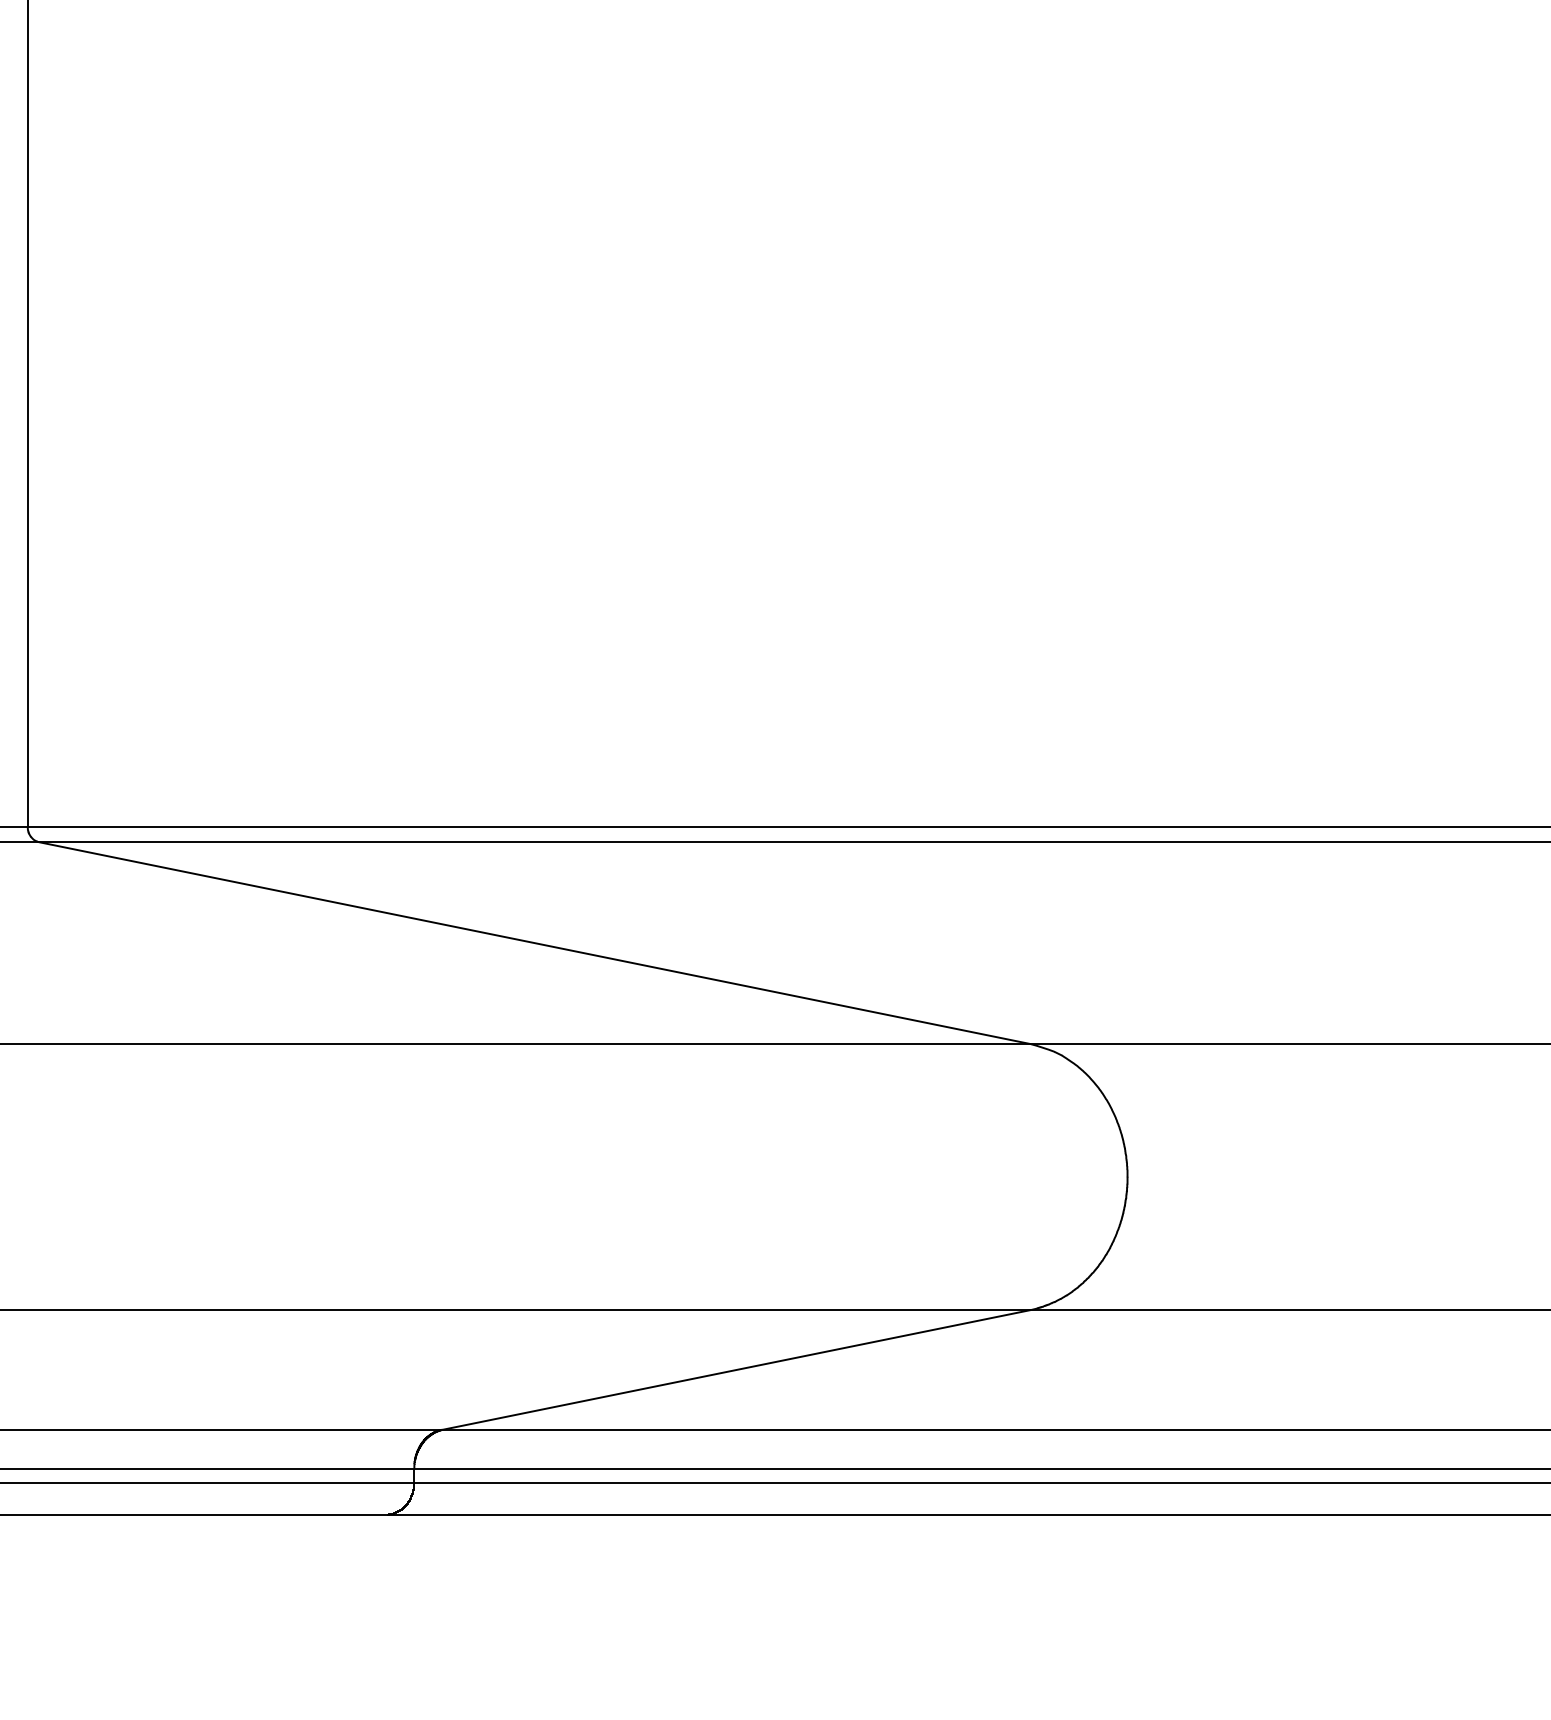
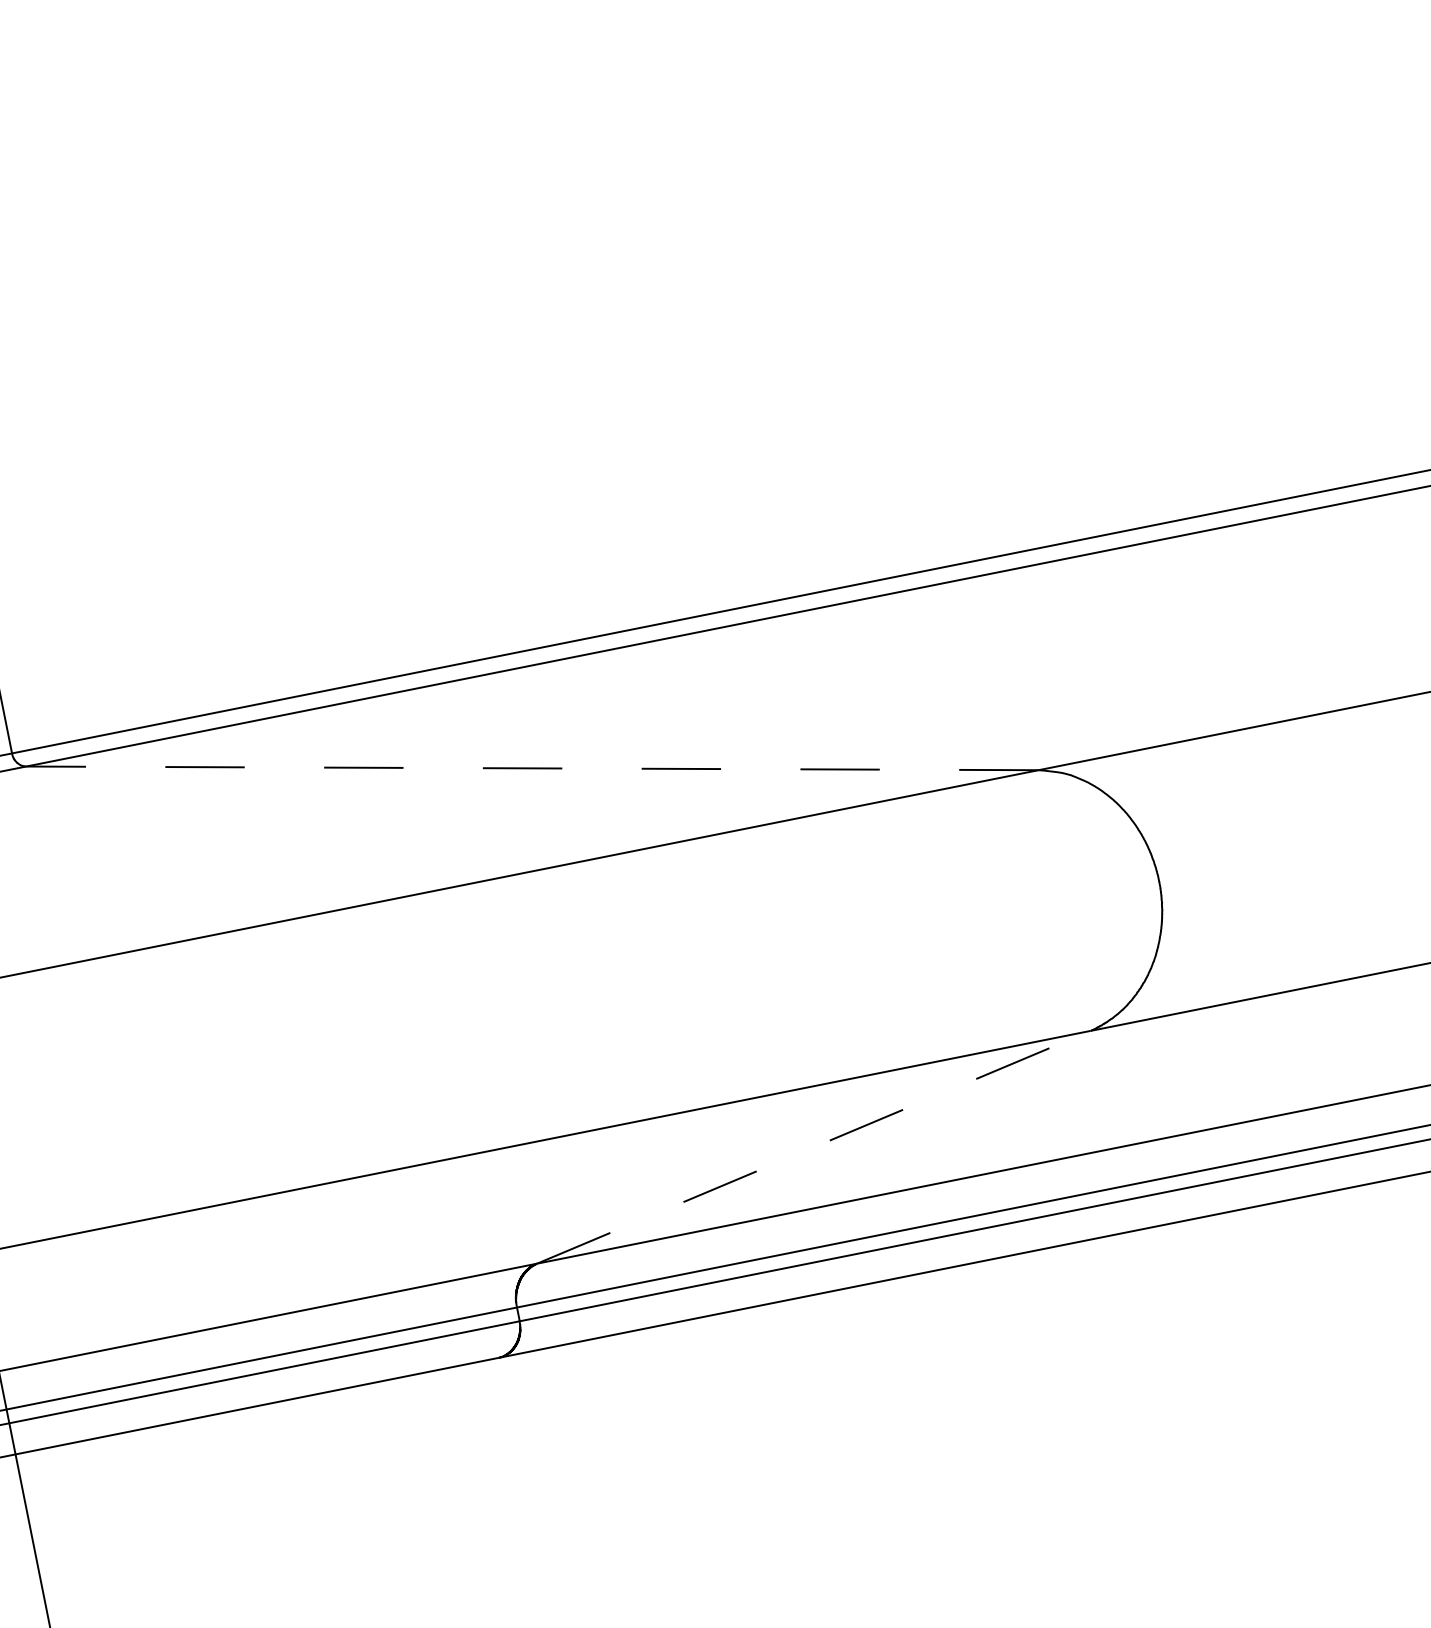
line: (534, 943) -> (531, 768), solid -> dashed
line: (737, 1369) -> (814, 1146), solid -> dashed

